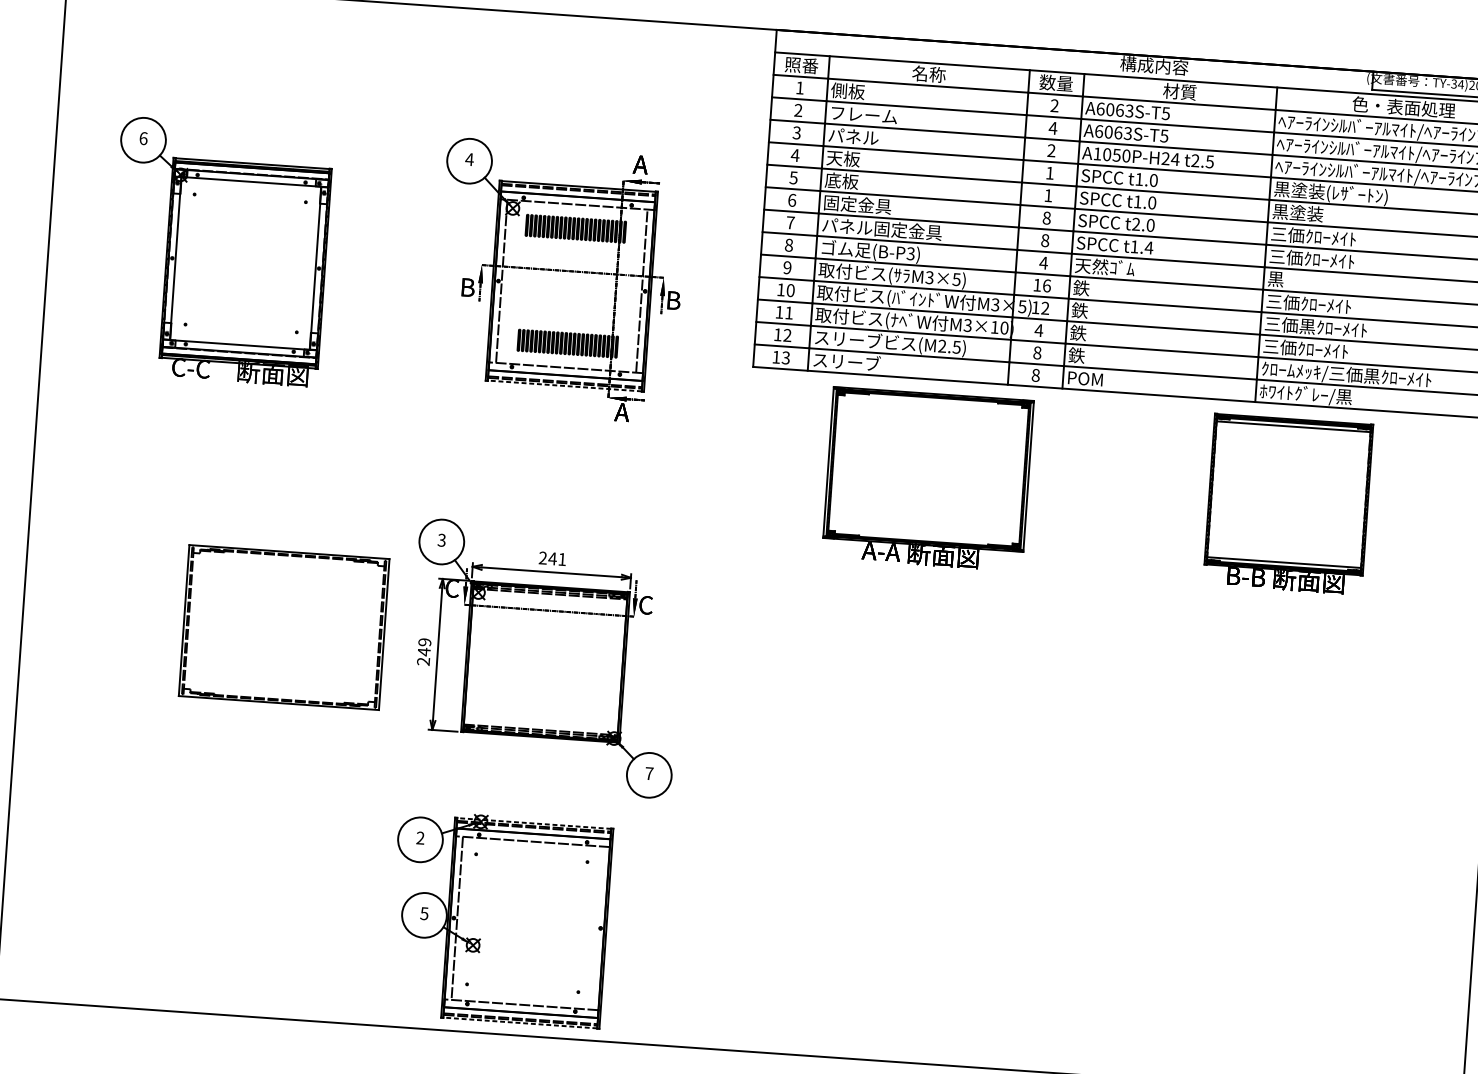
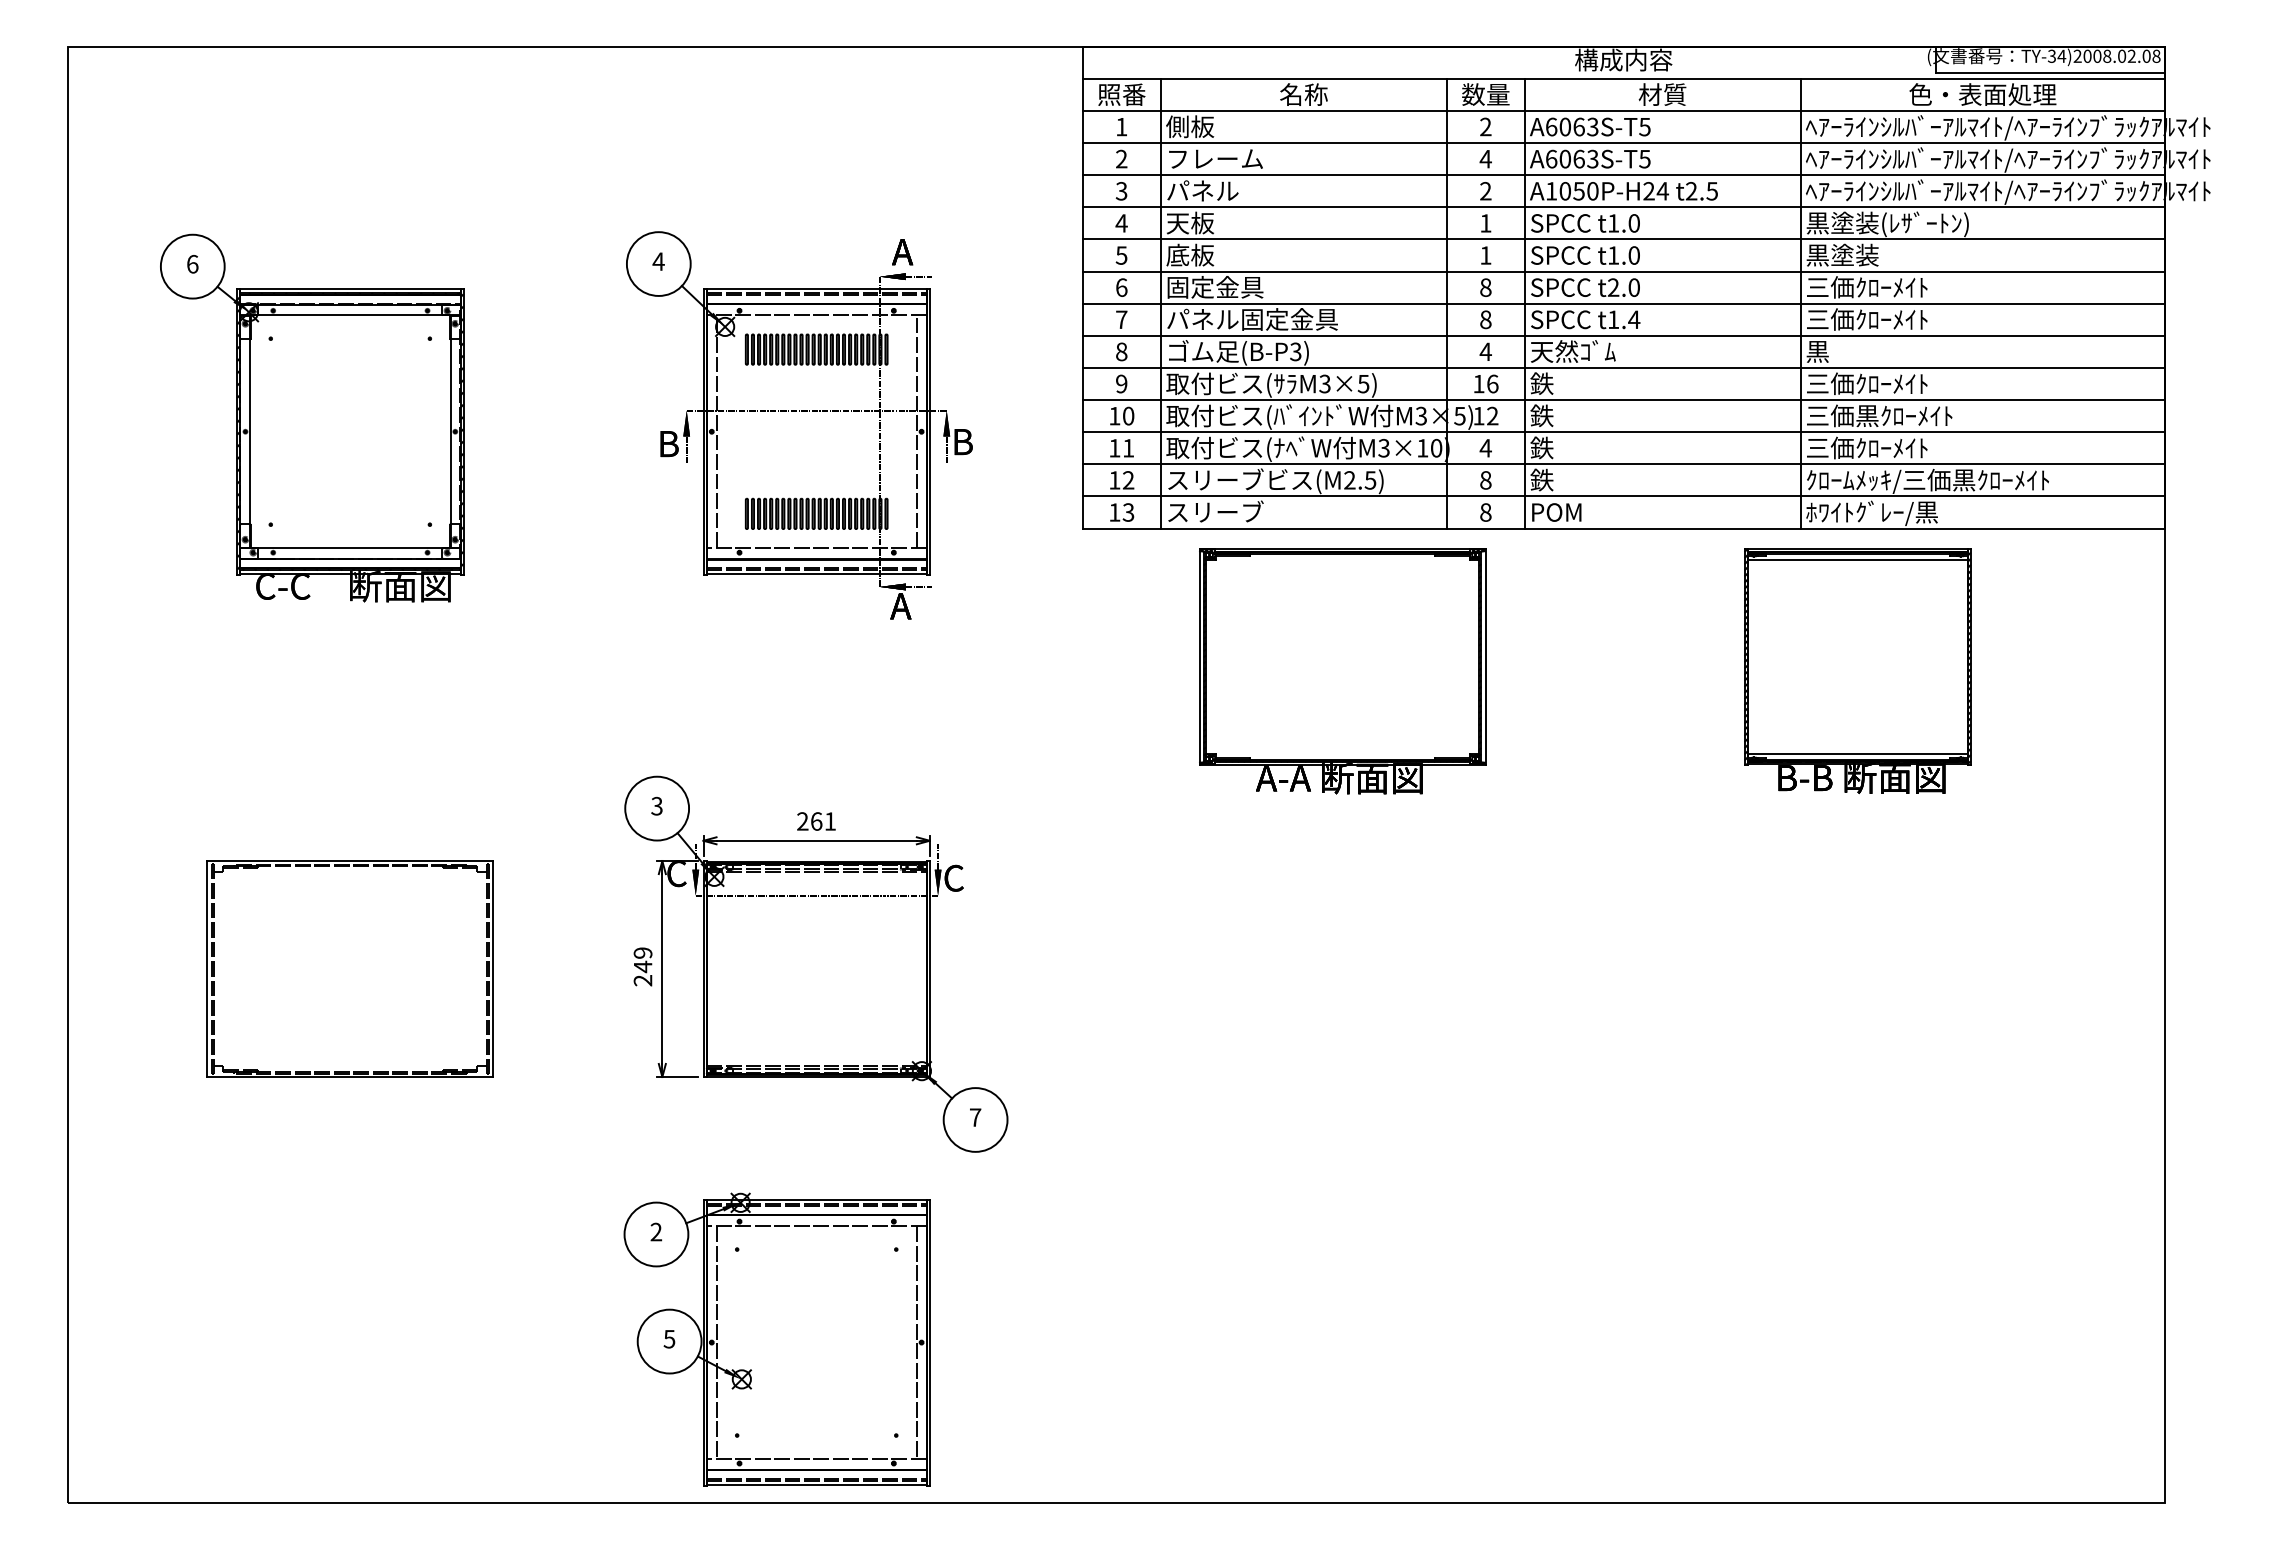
line: (564, 386) -> (816, 574), dashed -> solid
text: (552, 558) -> (816, 821), 241 -> 261
part: (283, 627) -> (349, 968), moved
line: (534, 823) -> (816, 1199), dashed -> solid
line: (597, 928) -> (916, 1342), added
line: (520, 1023) -> (816, 1485), dashed -> solid

